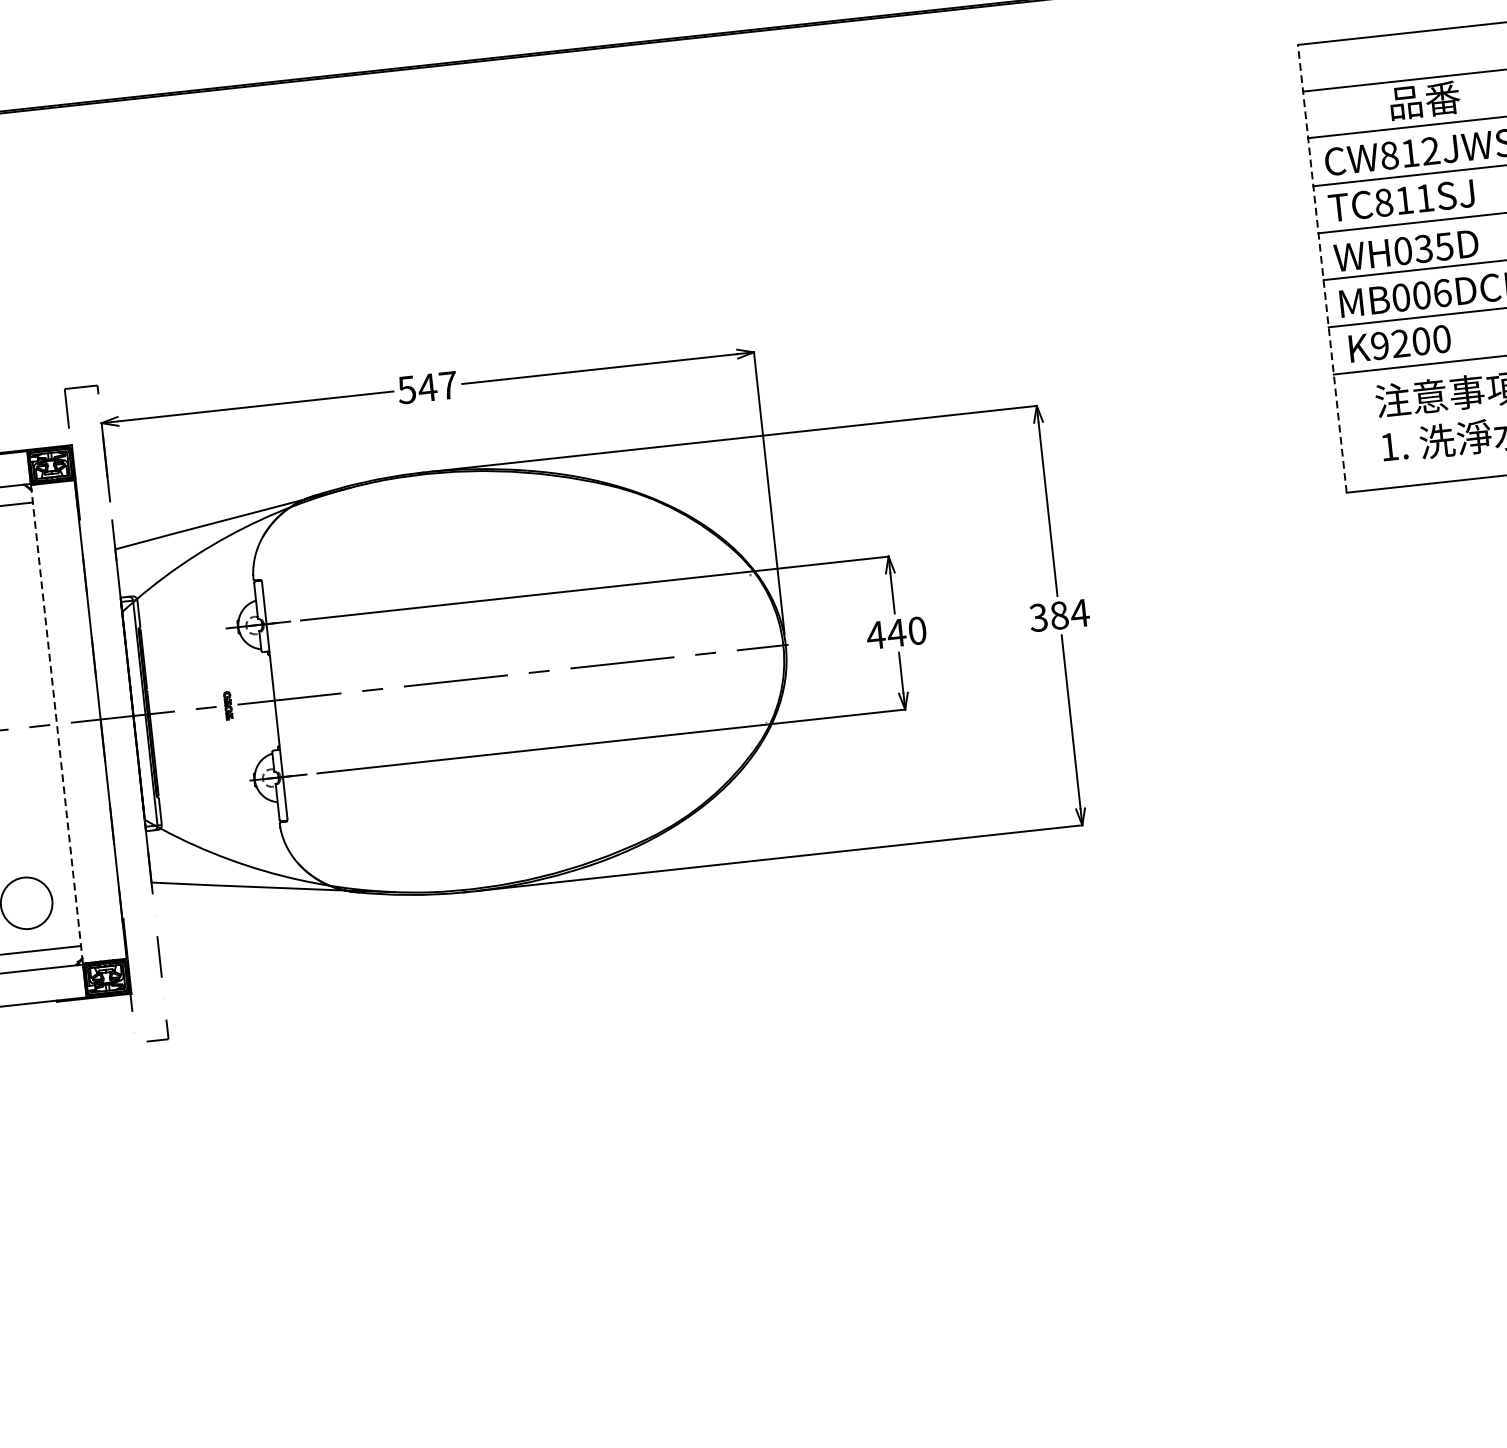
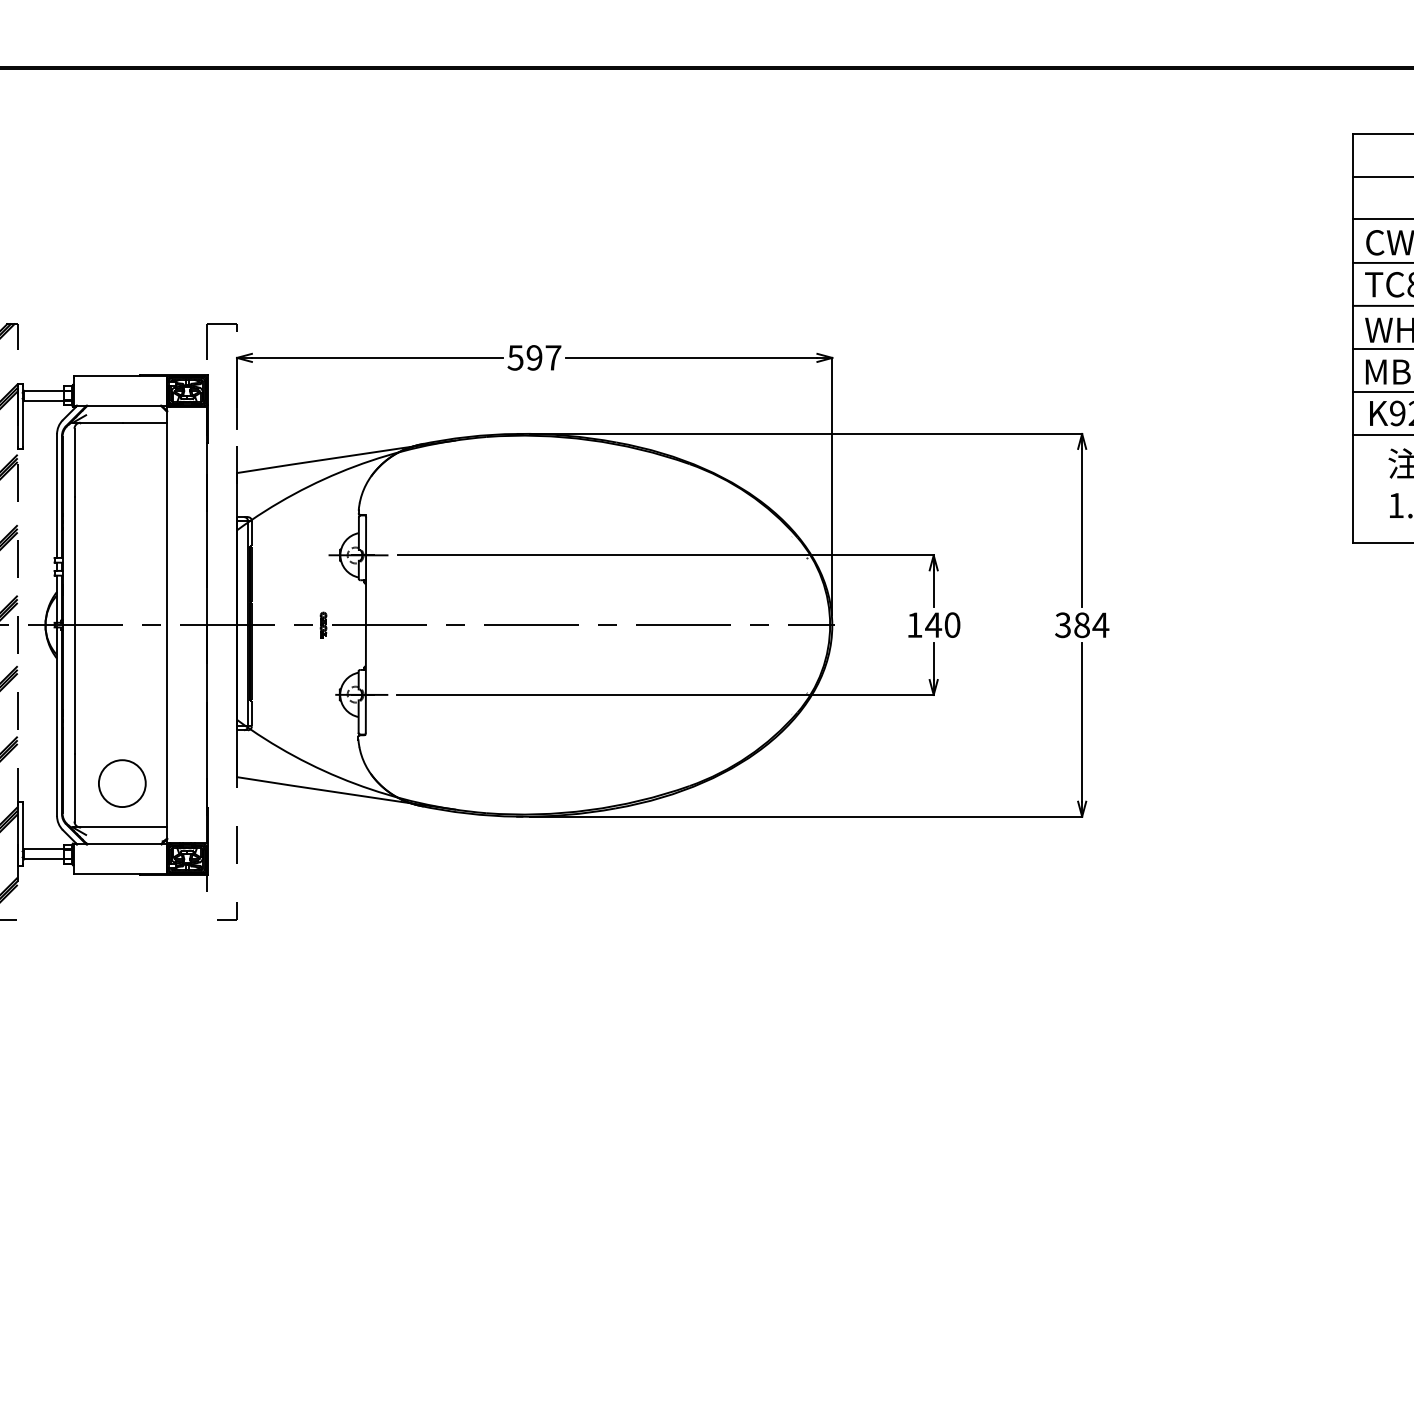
line: (1322, 267) -> (1353, 337), dashed -> solid
text: (427, 387) -> (534, 357), 547 -> 597
text: (875, 634) -> (914, 624), 440 -> 140
line: (57, 724) -> (167, 625), dashed -> solid

